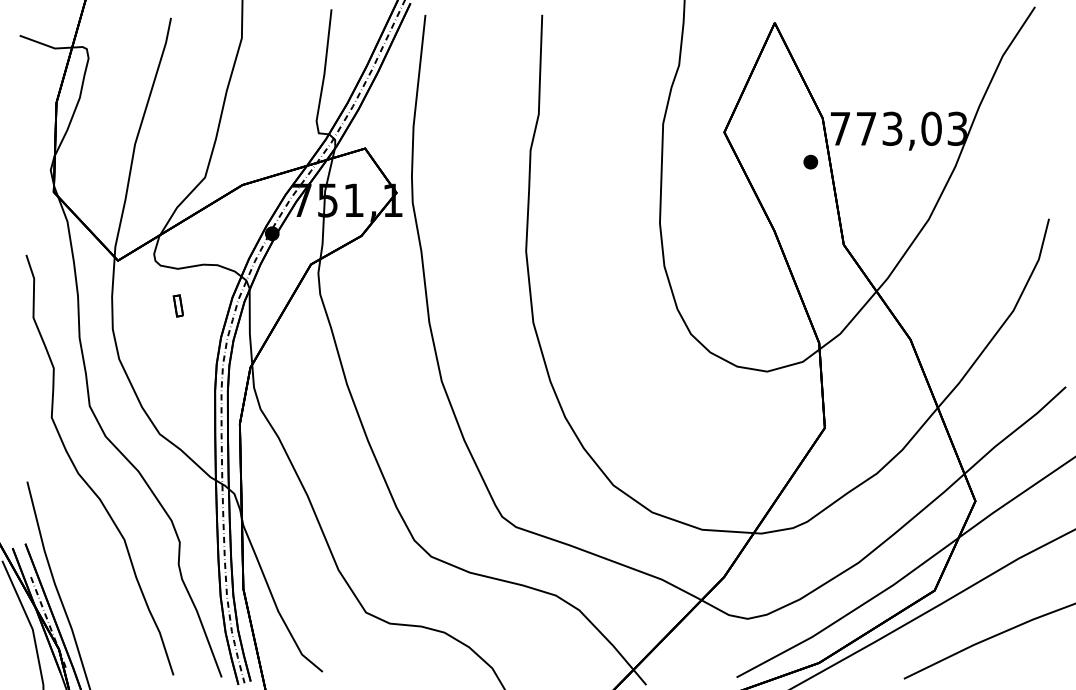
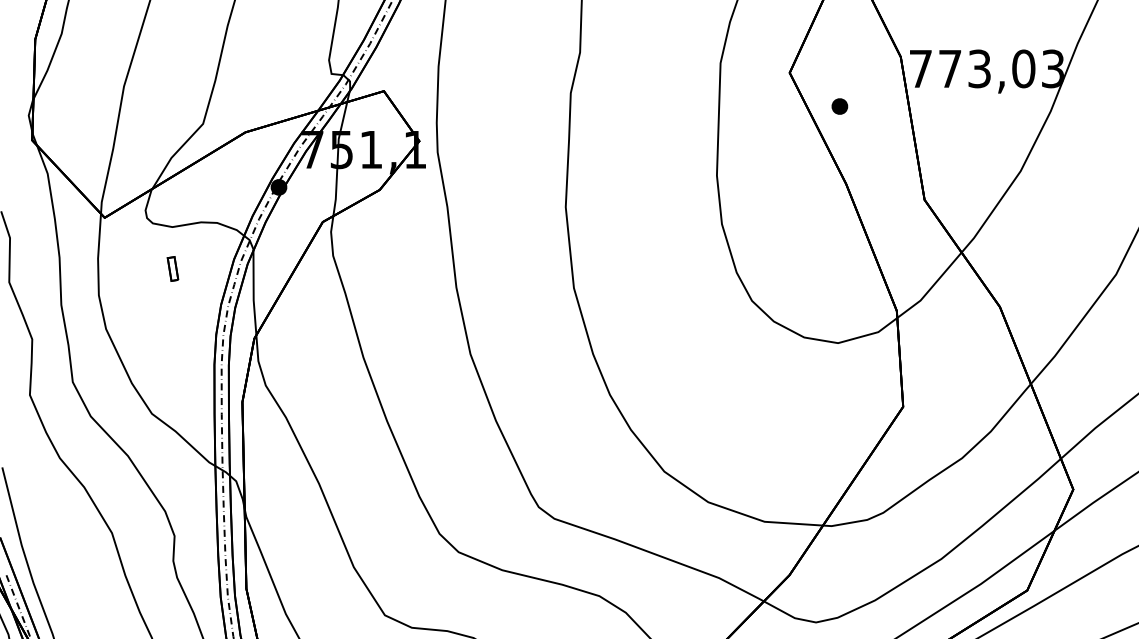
part: (810, 161) -> (839, 105), moved

